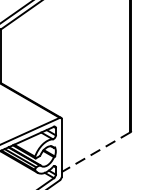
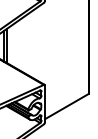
line: (95, 152) -> (66, 106), dashed -> solid

